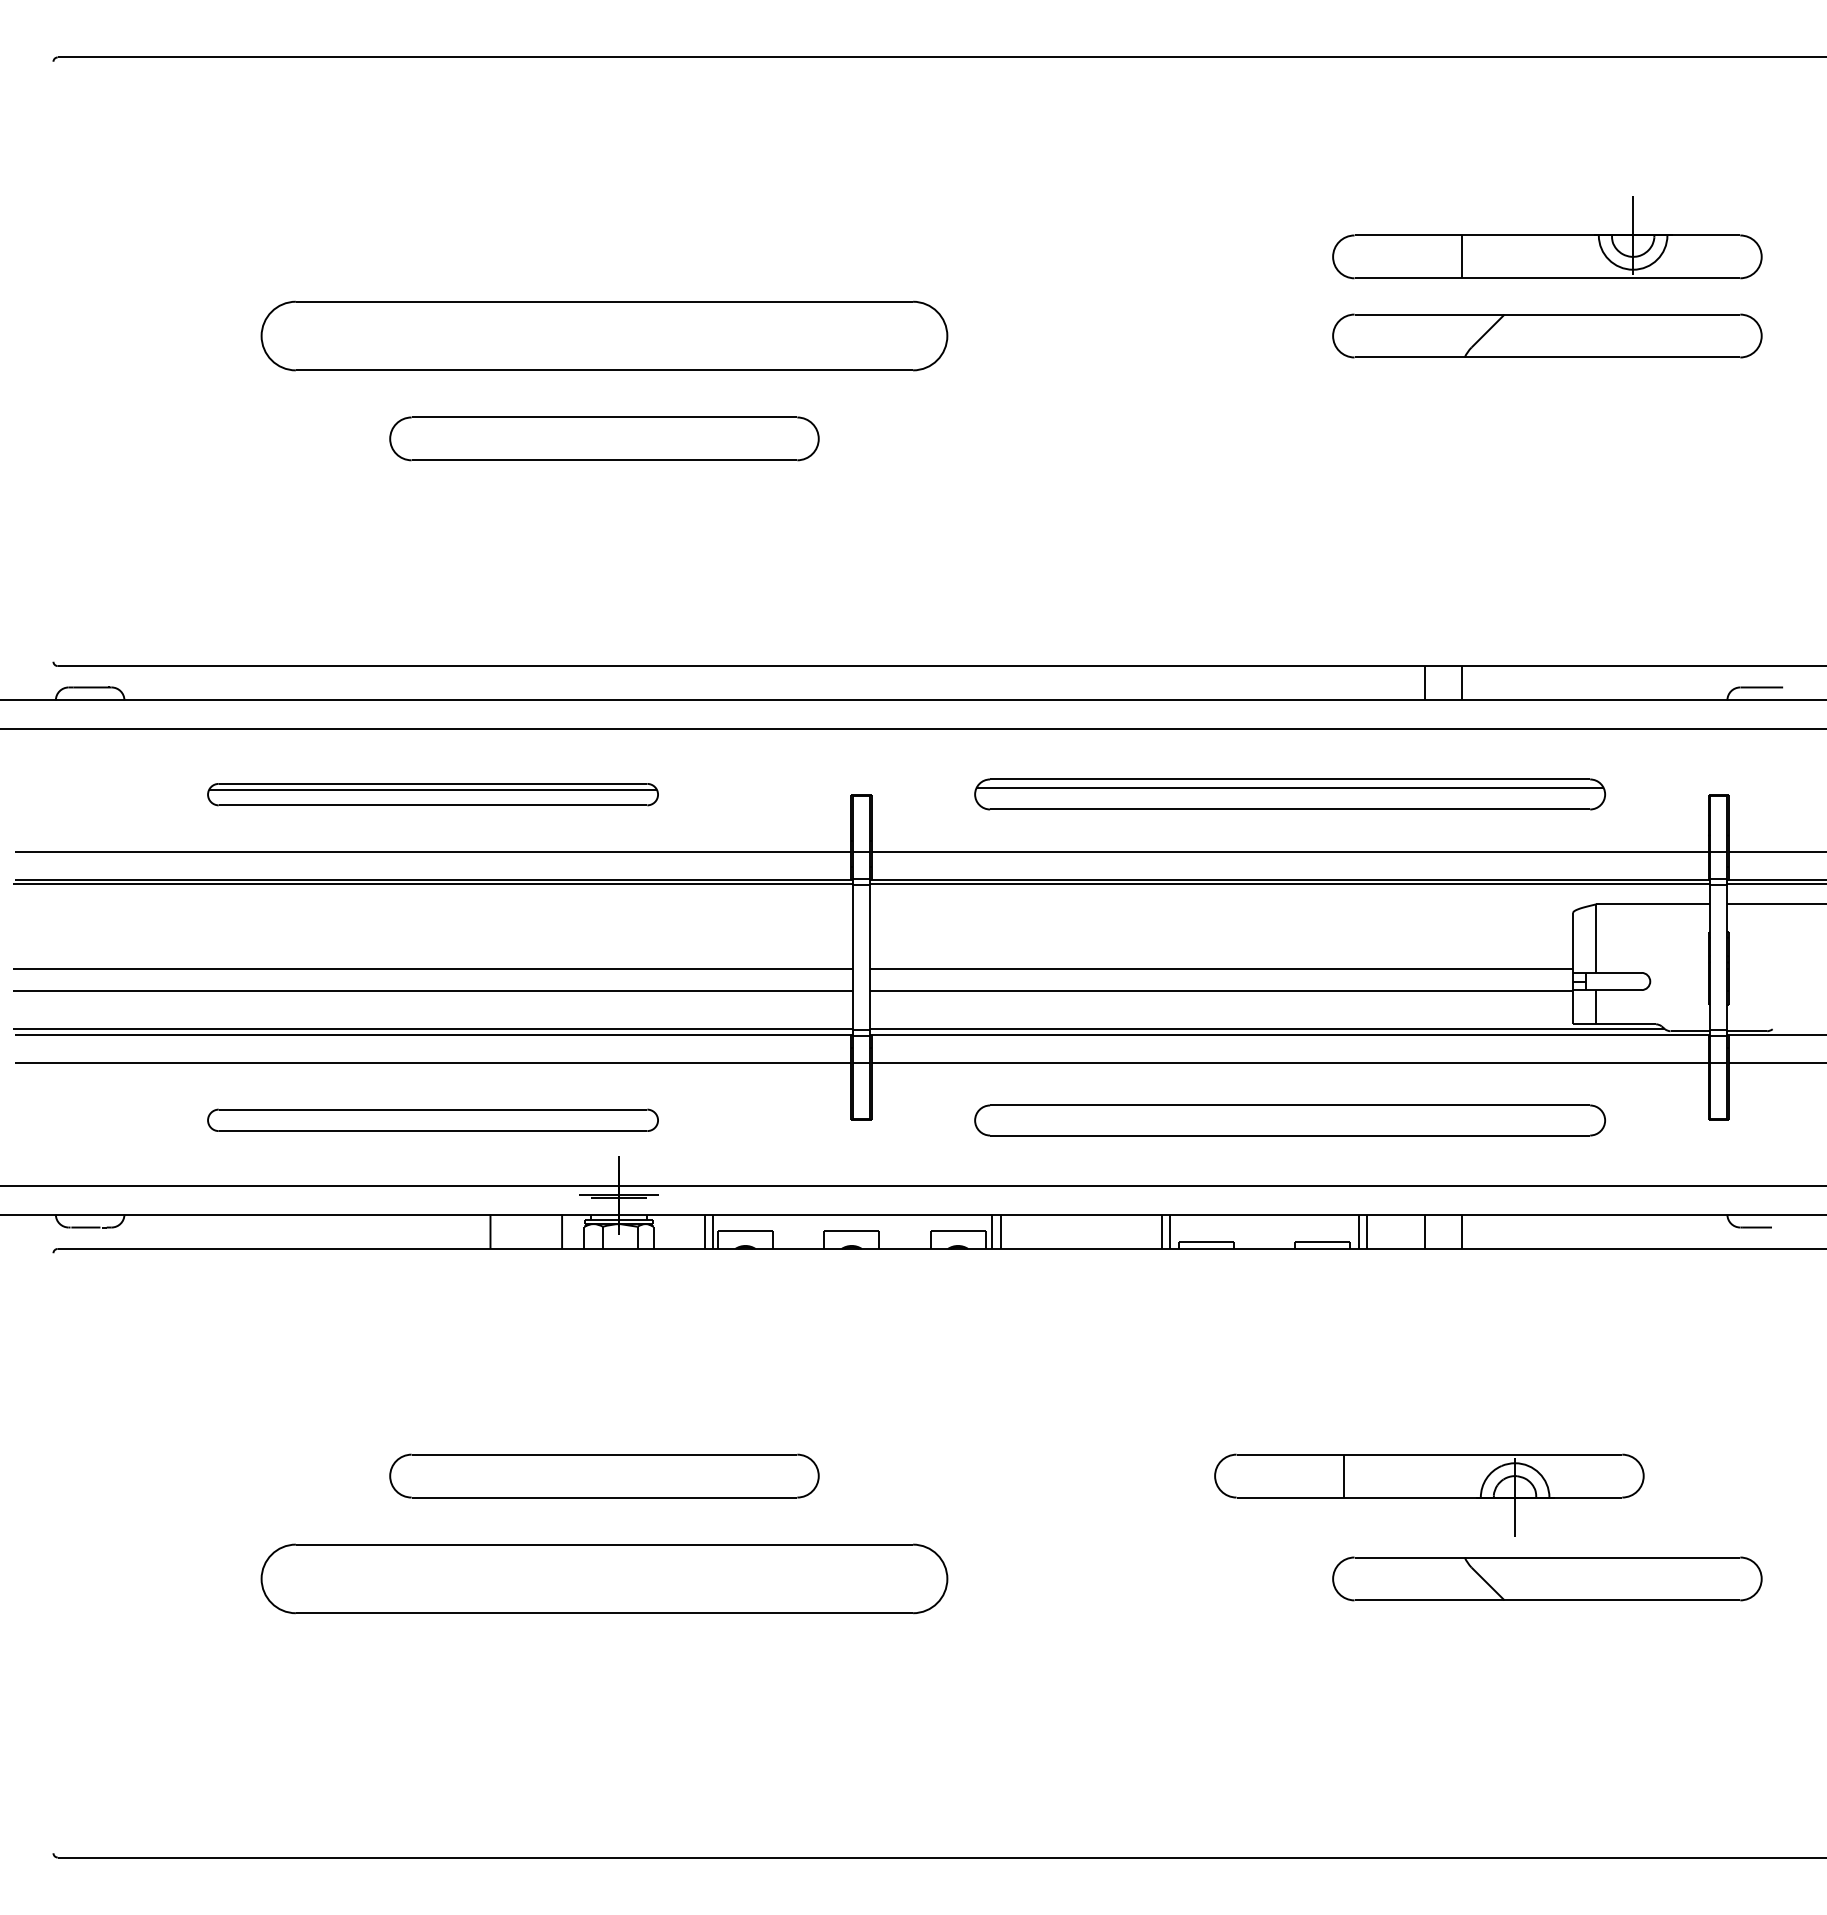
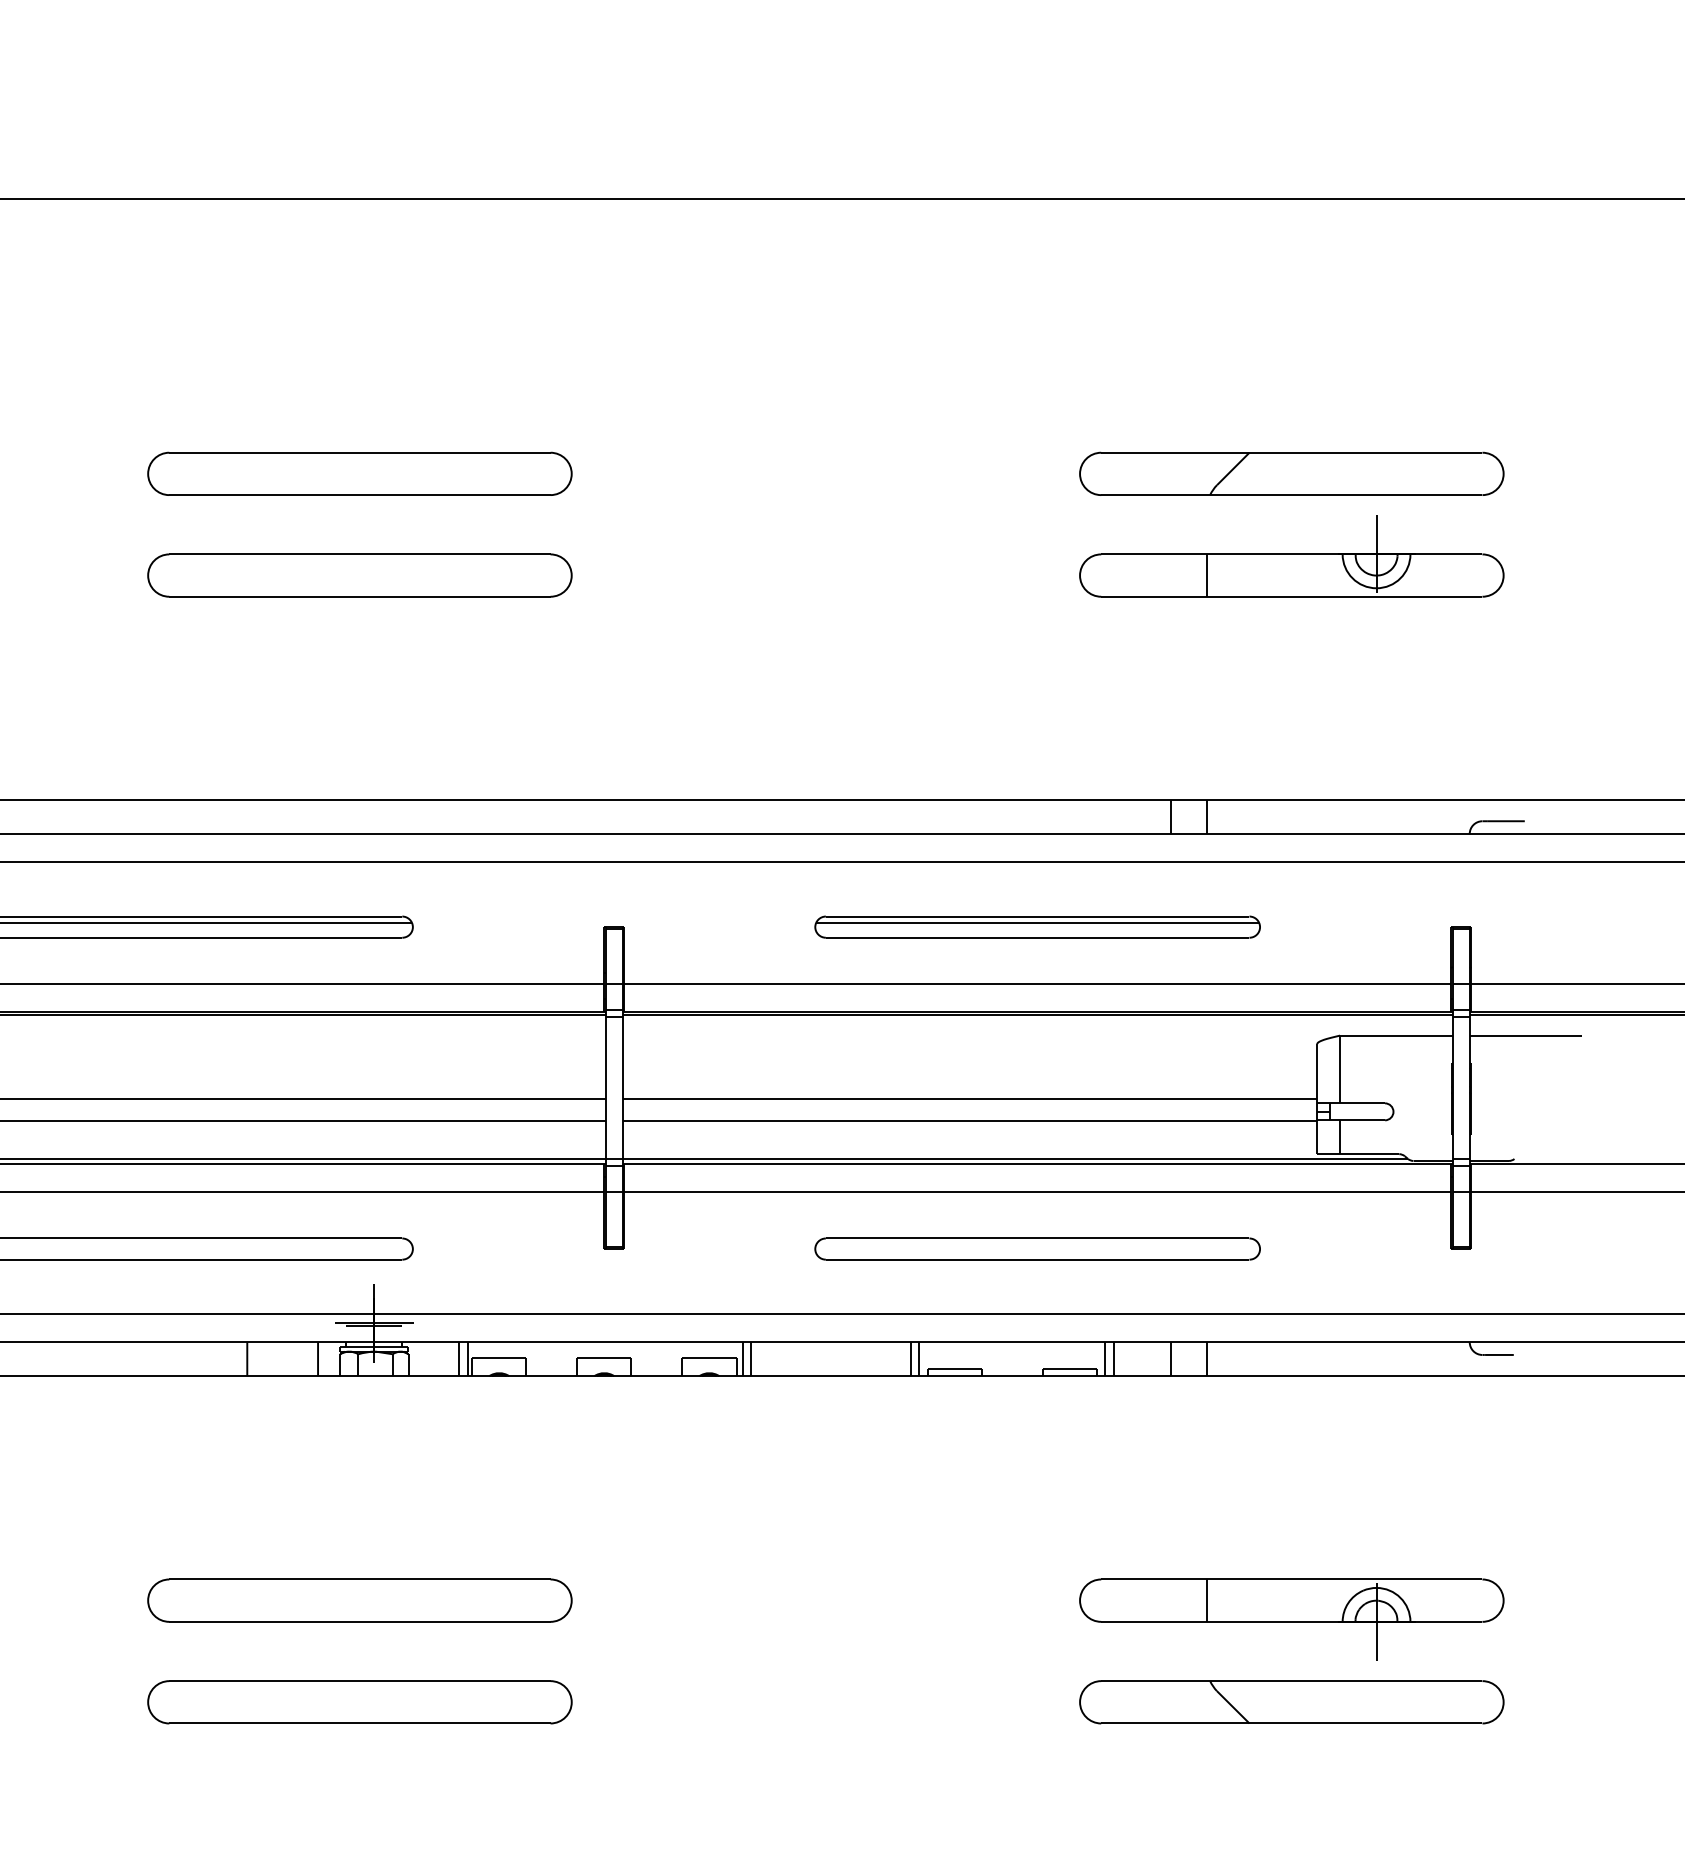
part: (1547, 237) -> (1291, 556), moved
part: (604, 335) -> (359, 473), size x0.62
part: (1290, 794) -> (1037, 927), size x0.71
part: (1290, 1119) -> (1037, 1248), size x0.71
part: (1429, 1494) -> (1291, 1618), moved
part: (604, 1578) -> (359, 1701), size x0.62

